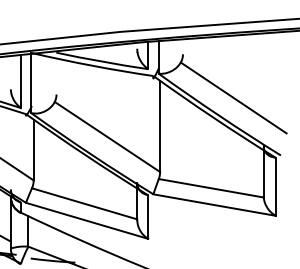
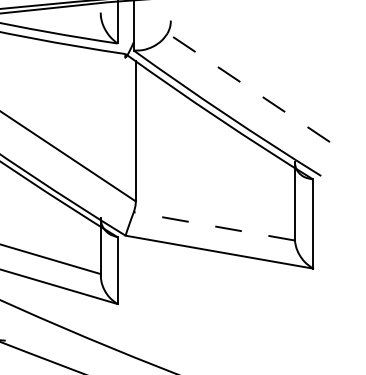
line: (233, 97) -> (248, 86), solid -> dashed
line: (210, 188) -> (213, 226), solid -> dashed

